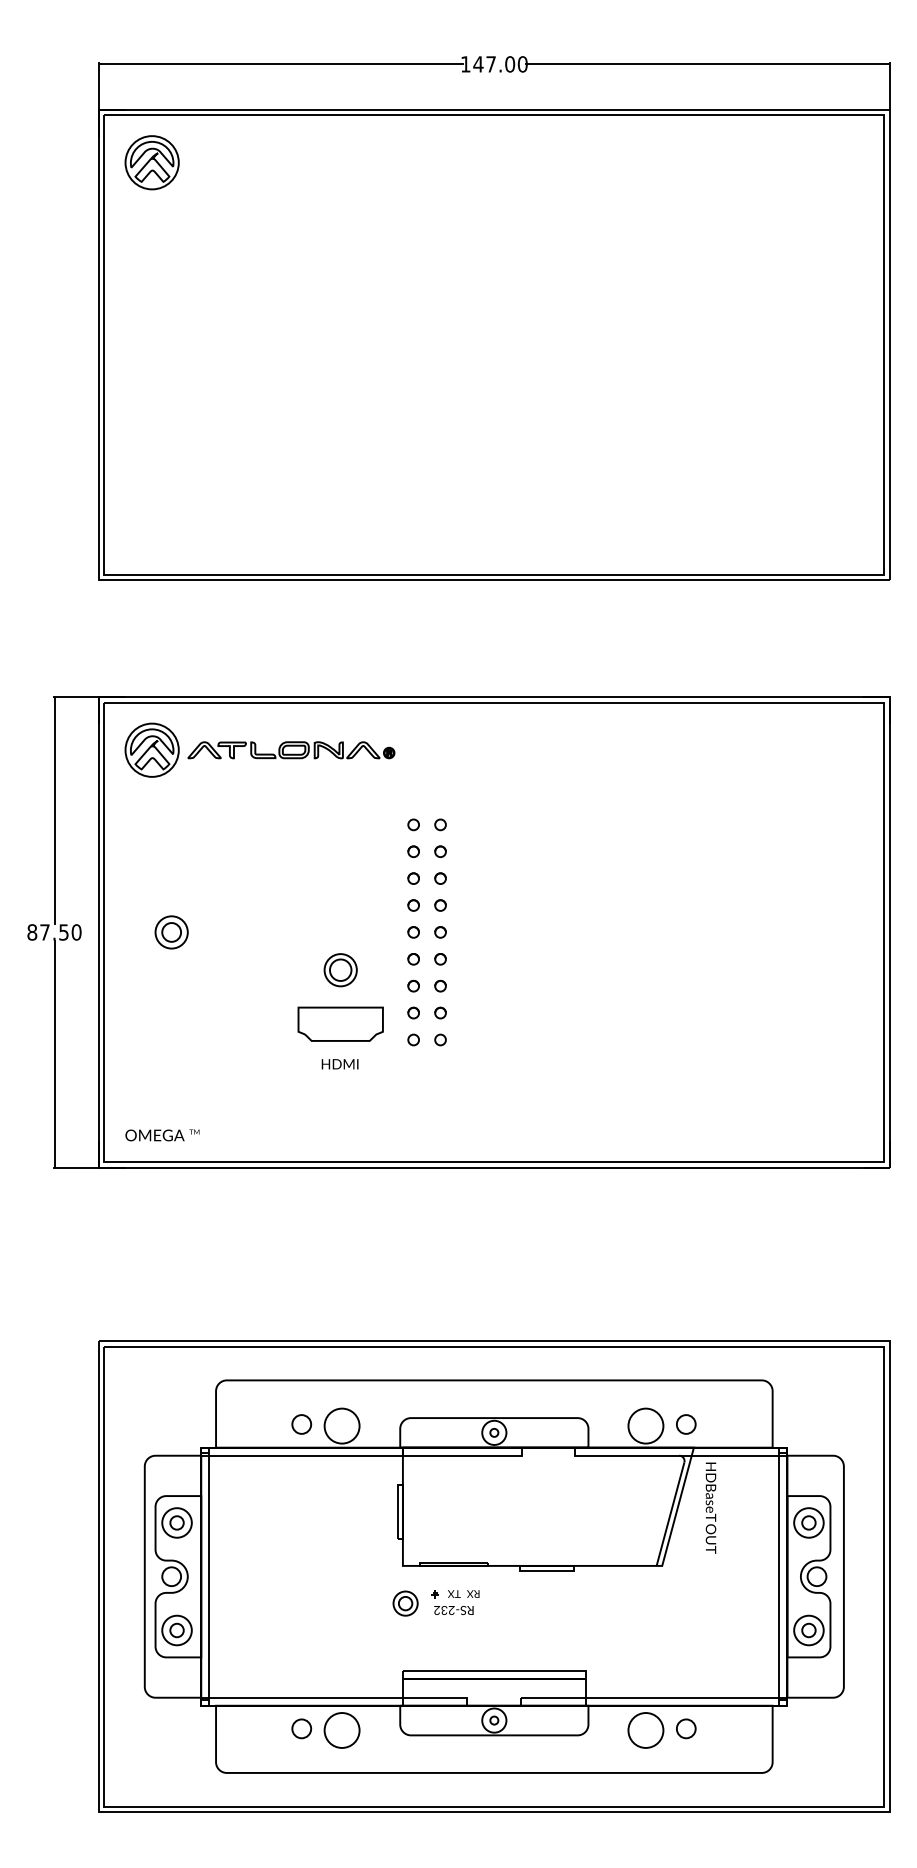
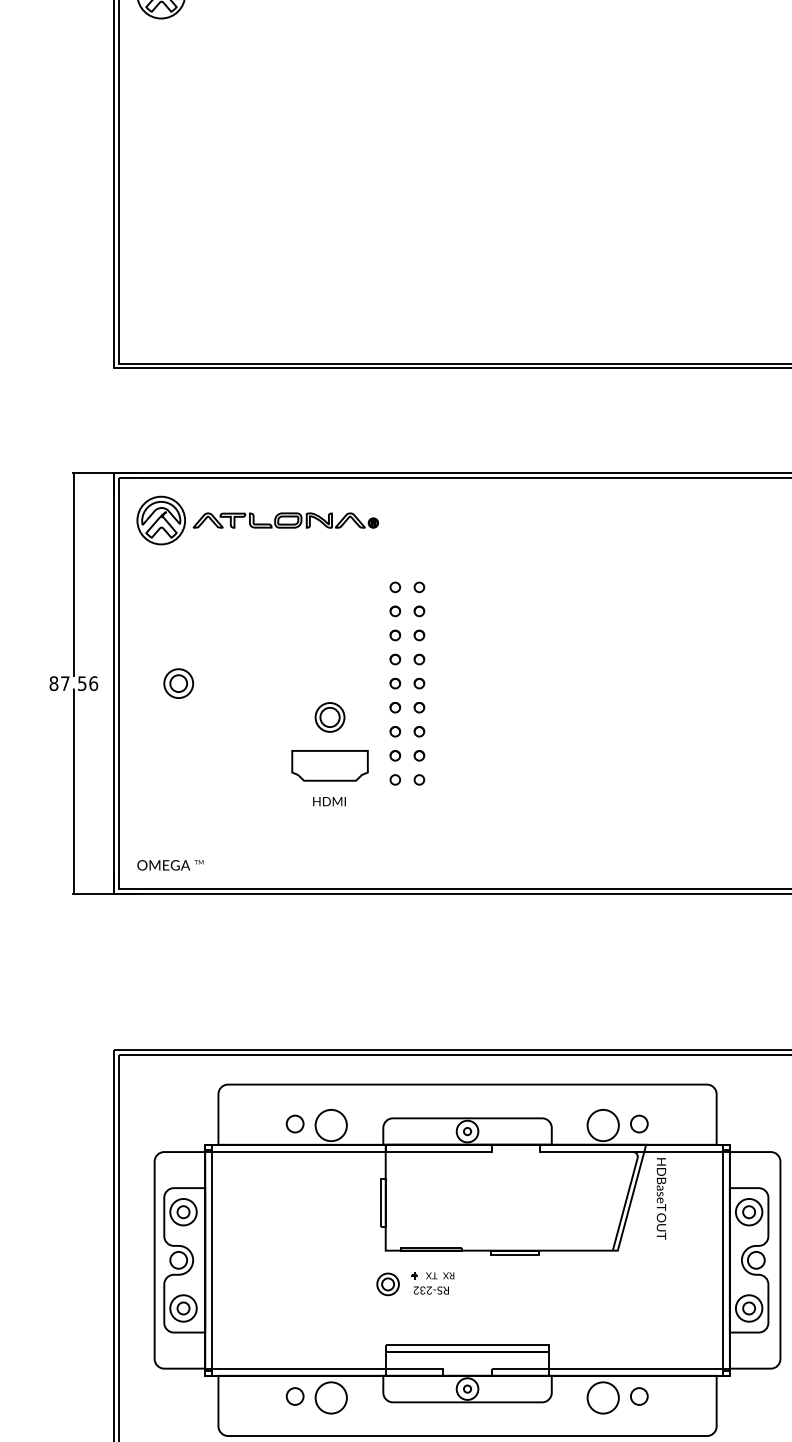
text: (76, 932) -> (93, 683), 87.50 -> 87.56

